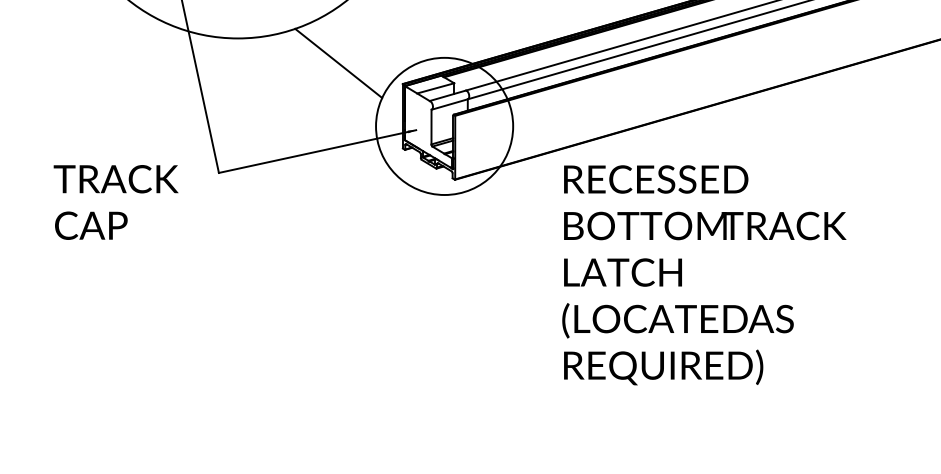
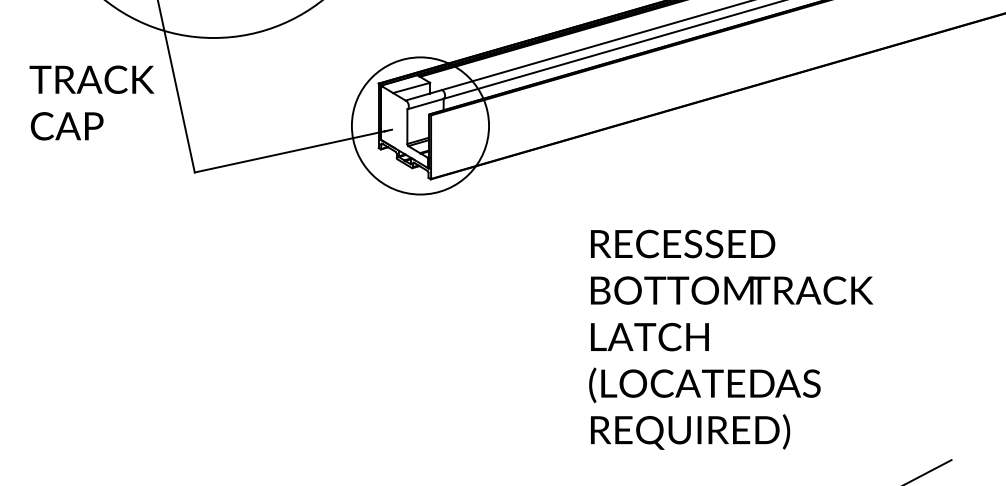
line: (338, 62) -> (314, 62), removed
text: (115, 201) -> (91, 102), moved
text: (704, 274) -> (731, 339), moved

